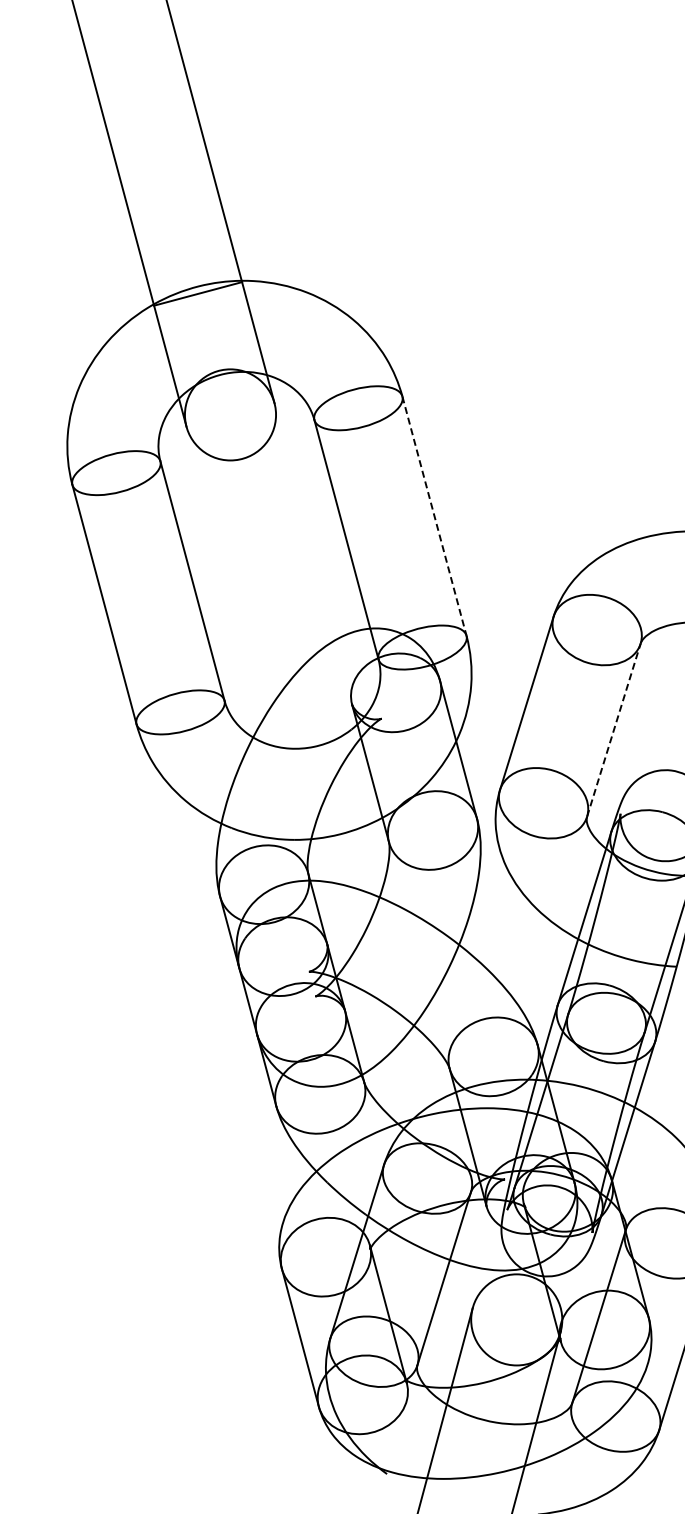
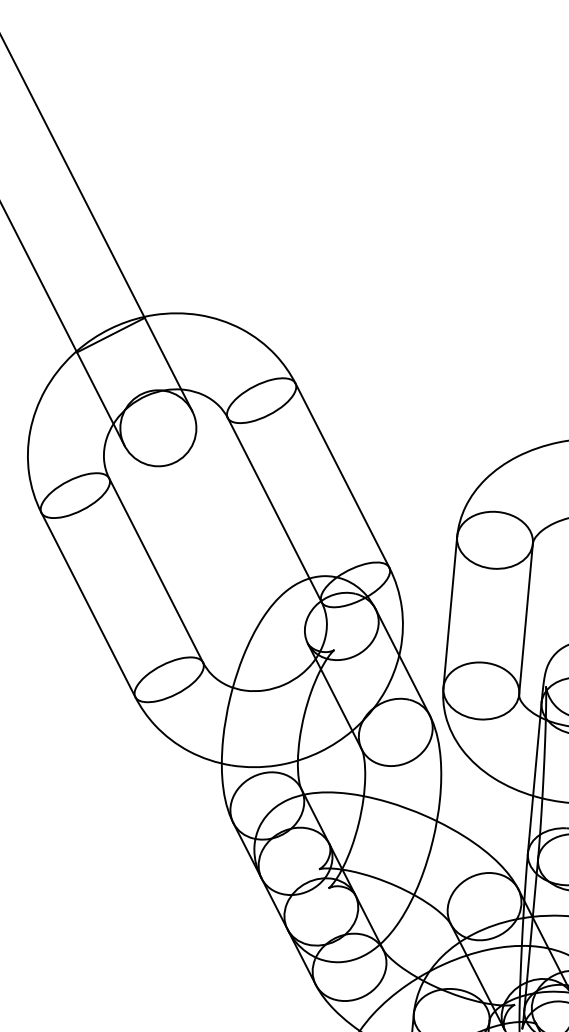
line: (434, 516) -> (342, 475), dashed -> solid
line: (613, 730) -> (525, 619), dashed -> solid

